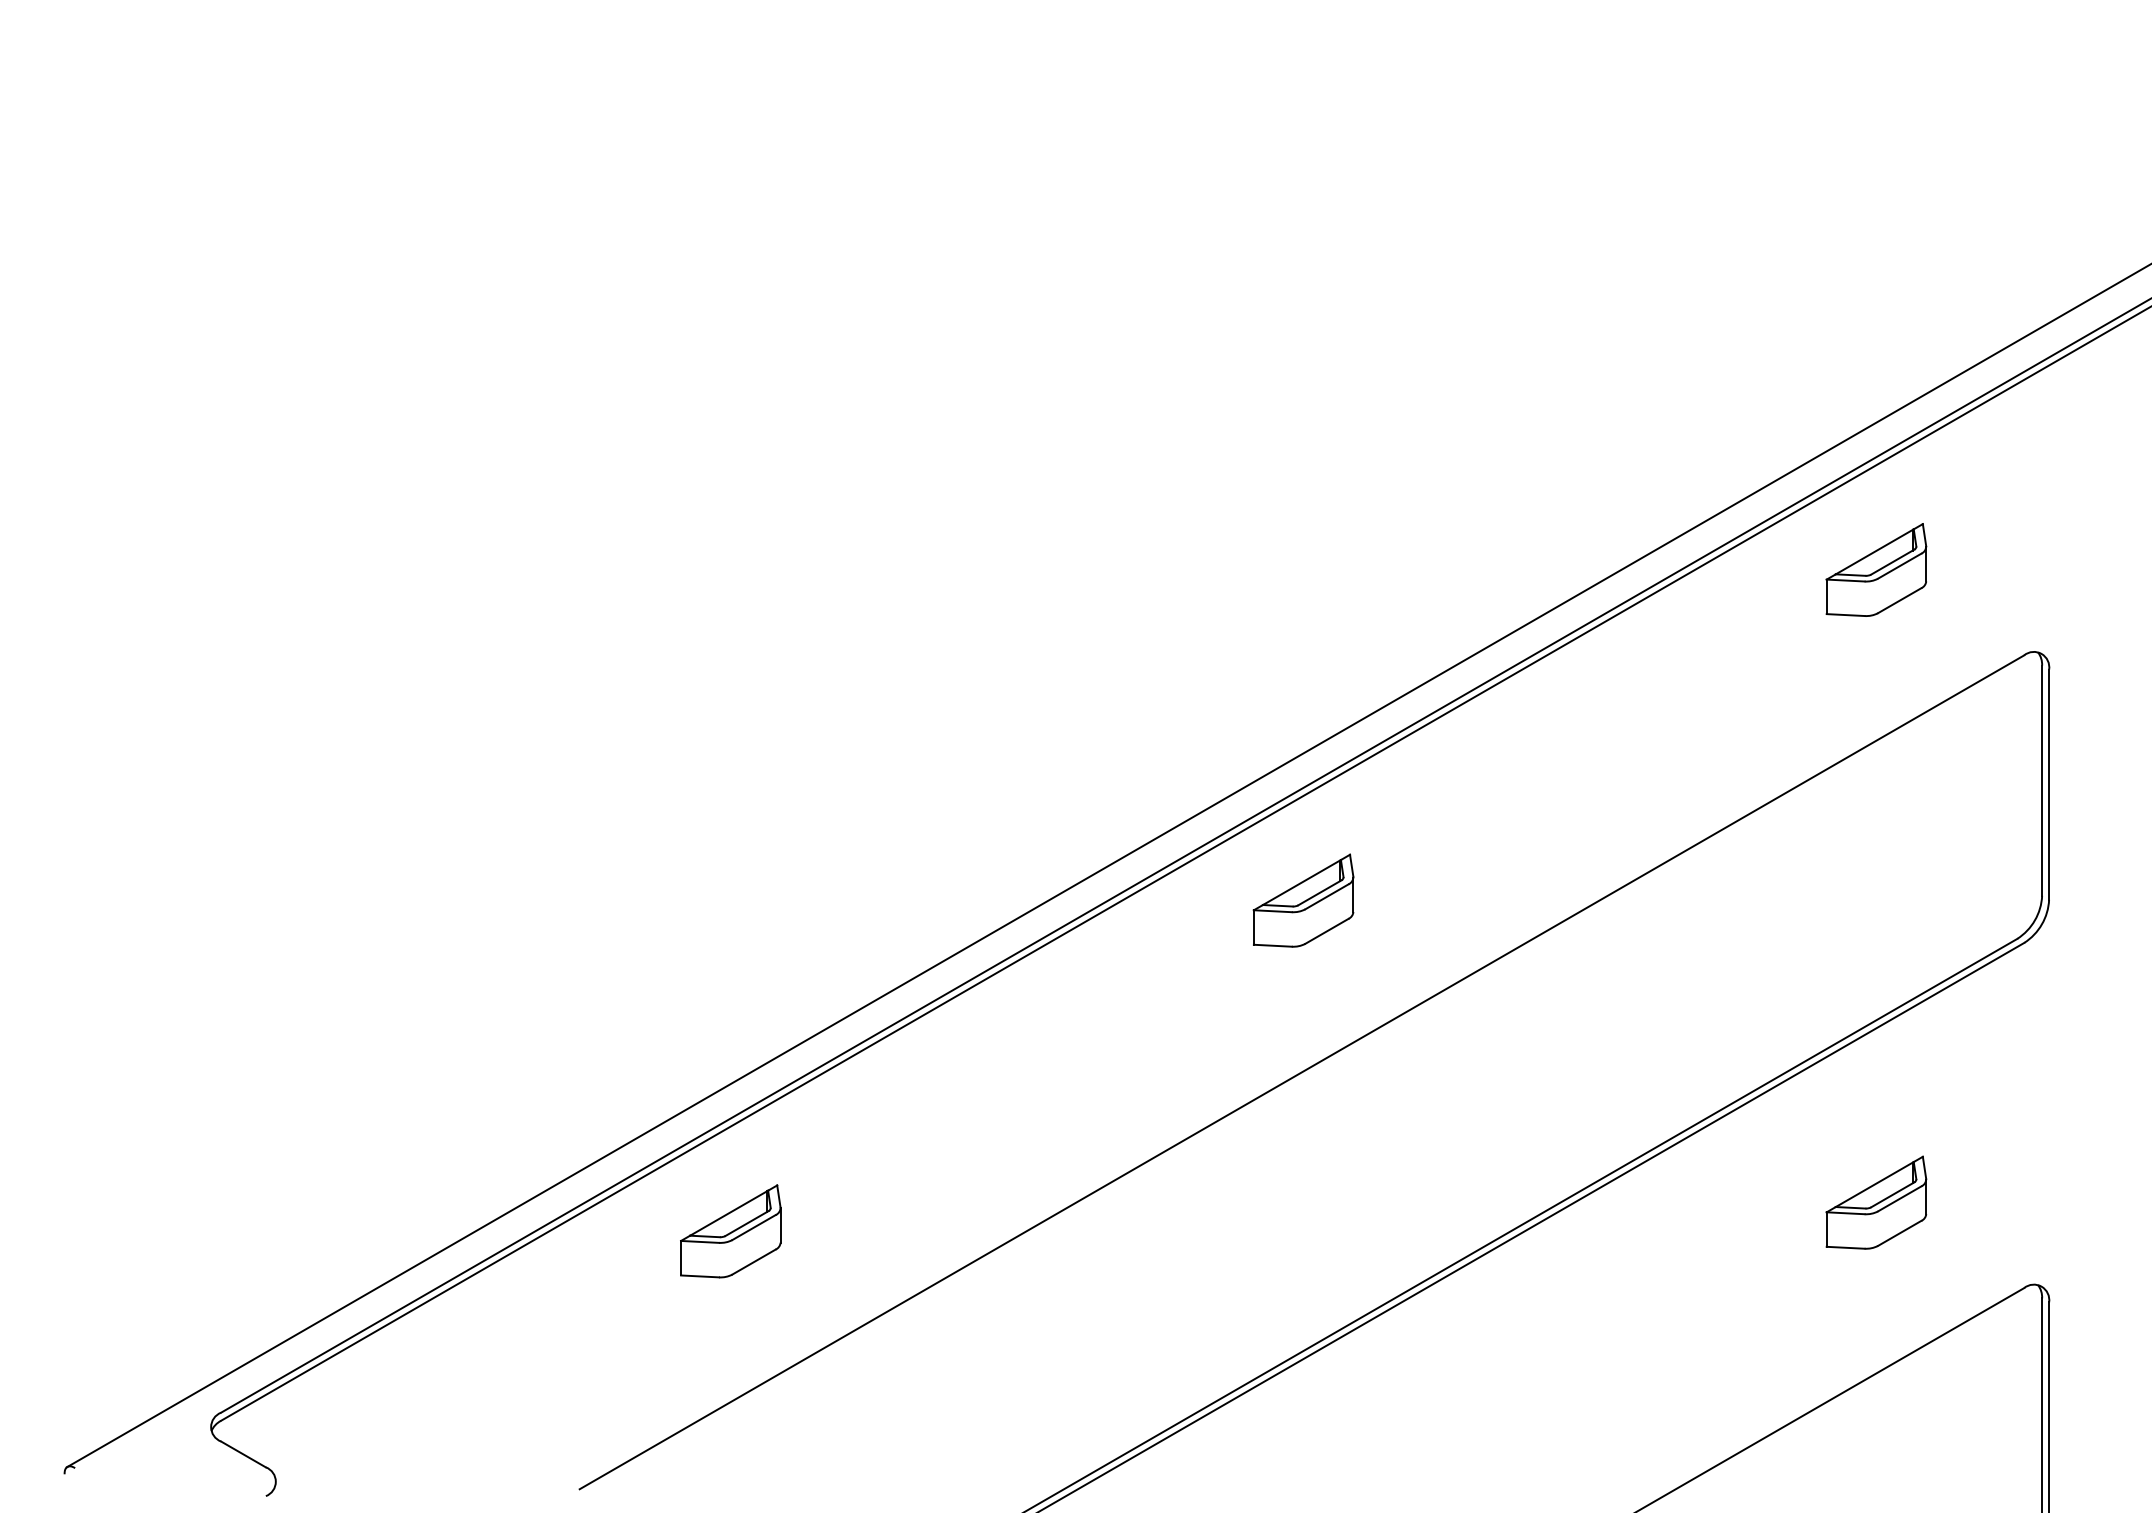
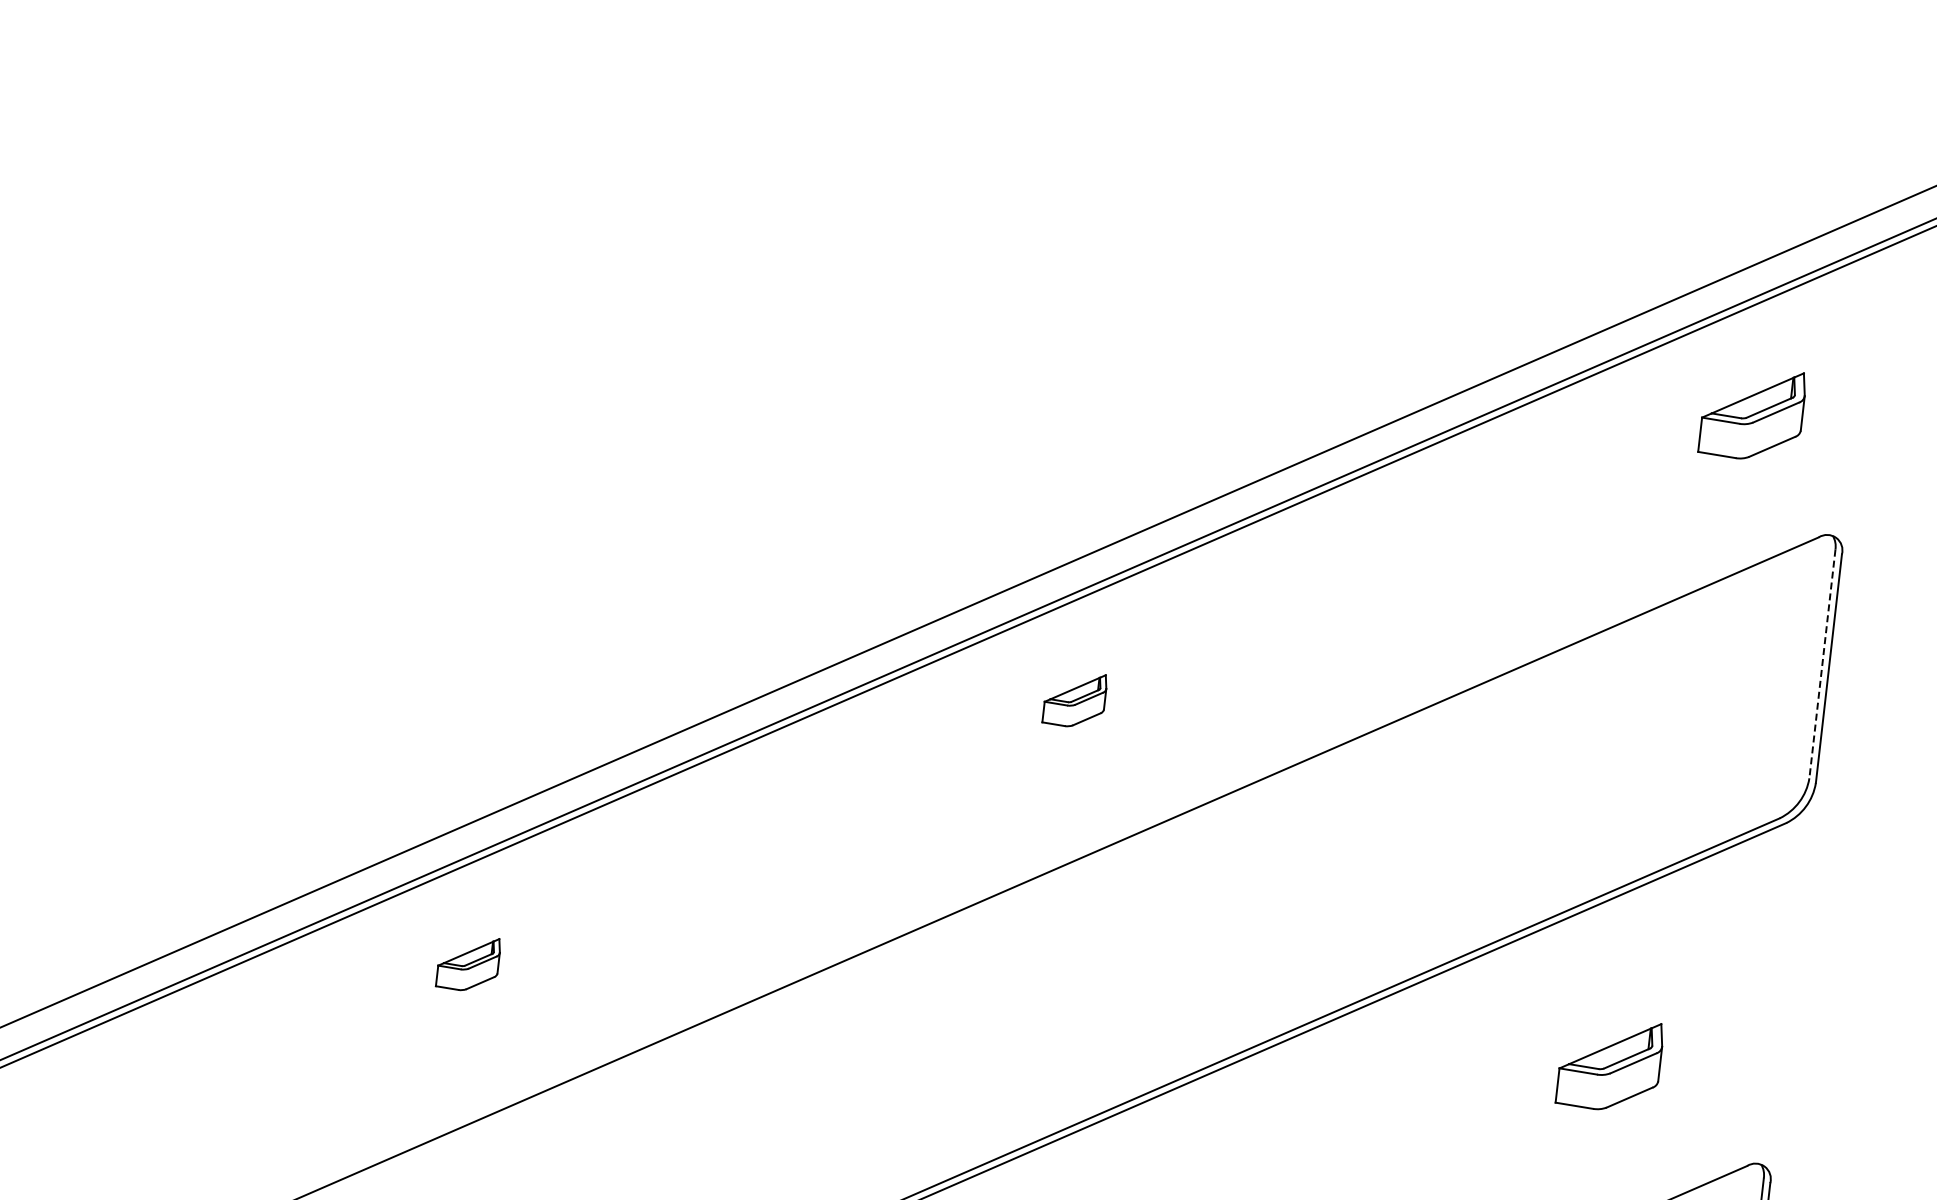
part: (1876, 569) -> (1752, 413), moved
line: (2042, 781) -> (1822, 664), solid -> dashed
part: (1303, 900) -> (1074, 699), size x0.6
part: (730, 1231) -> (468, 963), size x0.6

